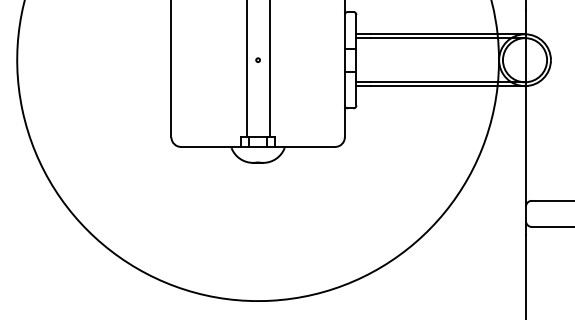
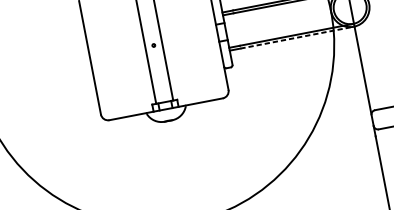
line: (448, 86) -> (297, 37), solid -> dashed

